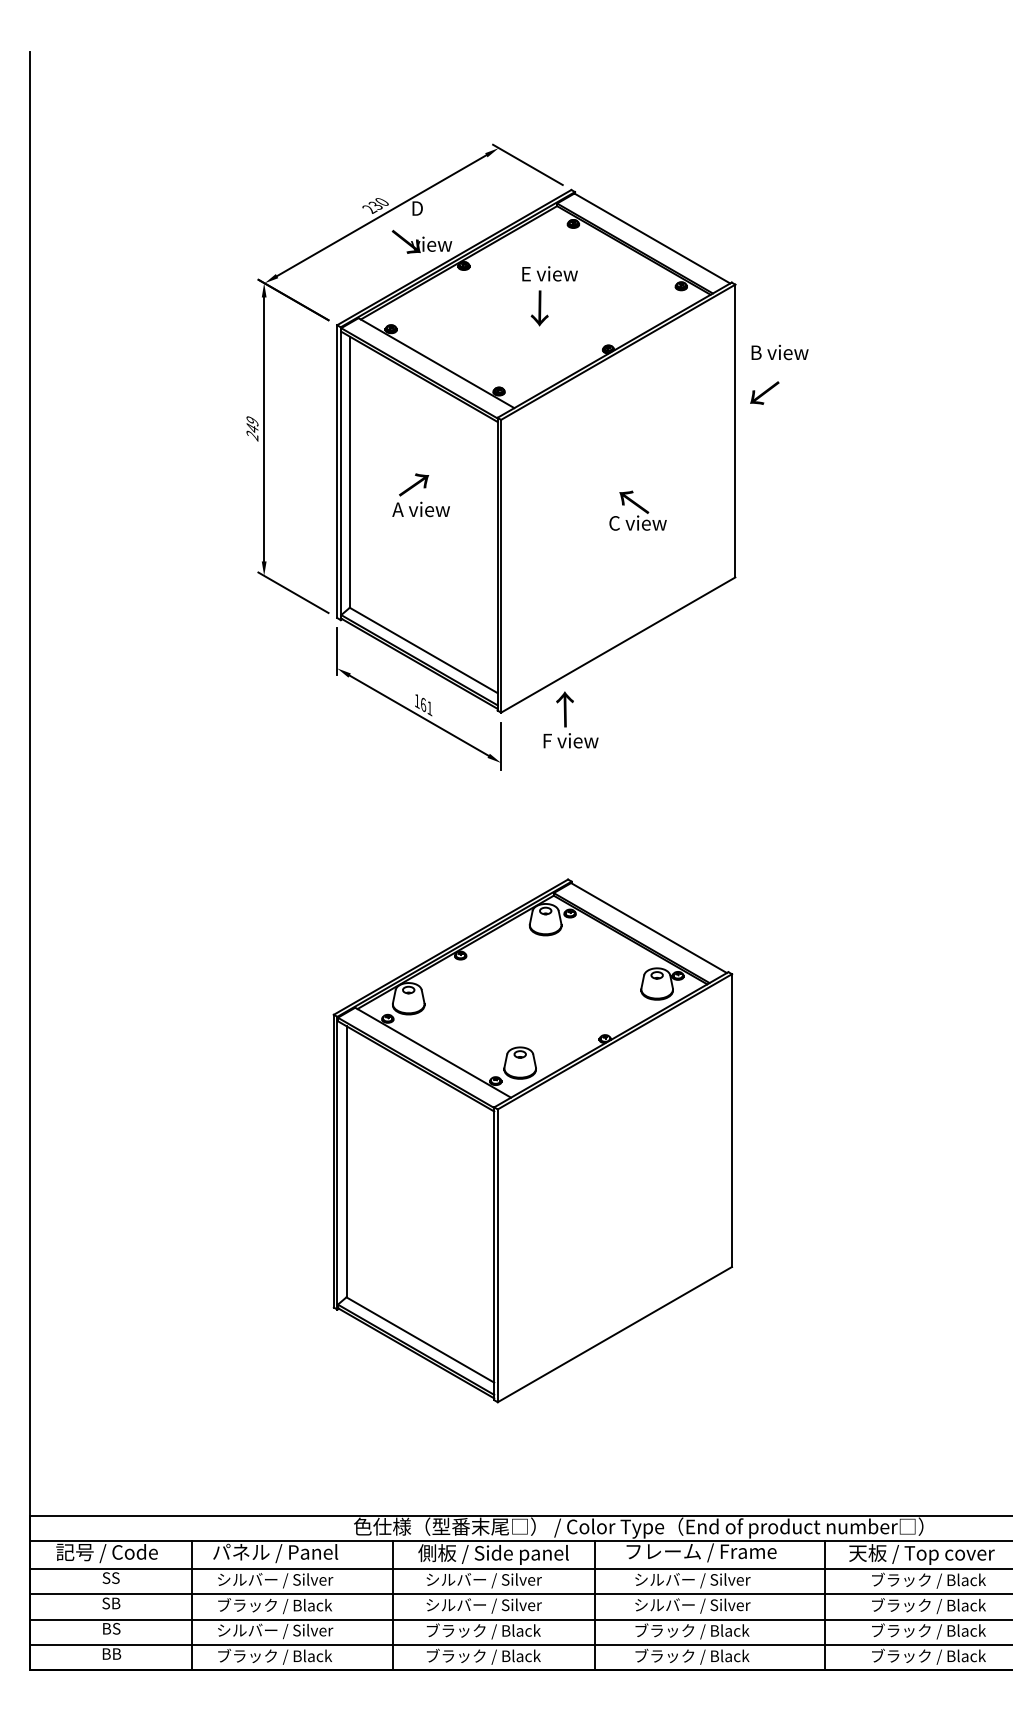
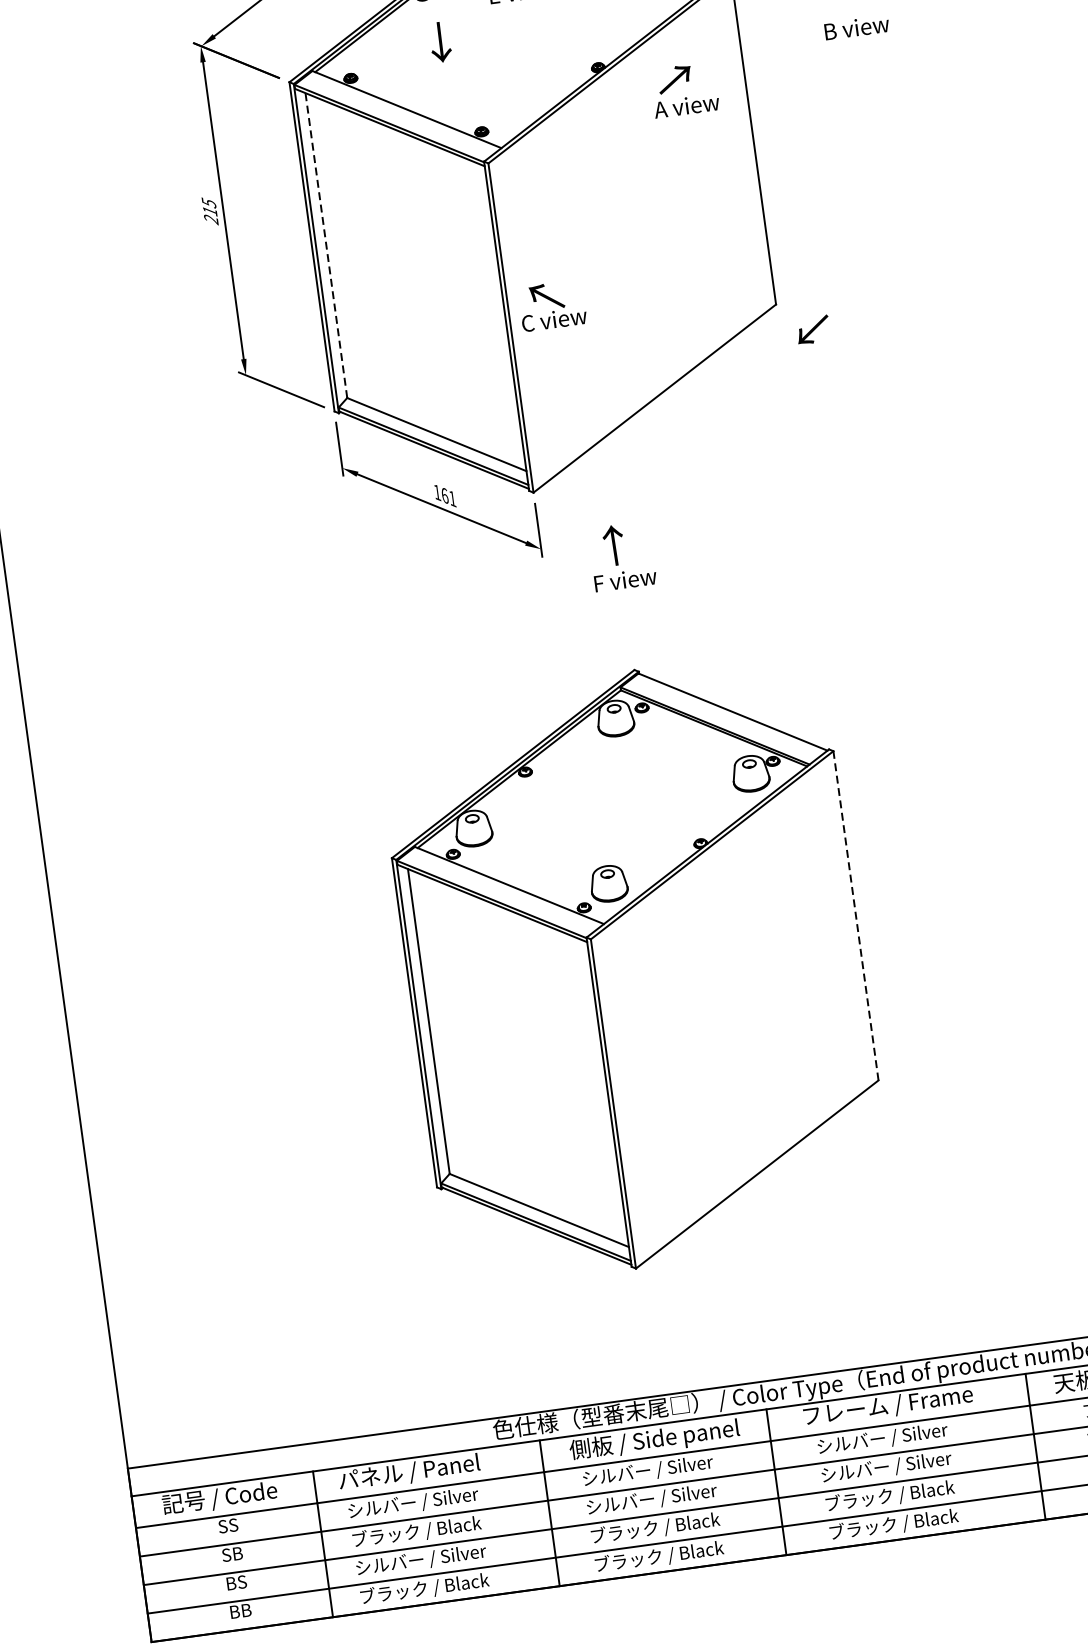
text: (539, 308) -> (440, 42), moved
text: (779, 352) -> (856, 27), moved
text: (764, 392) -> (812, 329), moved
text: (252, 424) -> (209, 206), 249 -> 215
line: (349, 472) -> (326, 245), solid -> dashed
text: (420, 495) -> (683, 90), moved
text: (637, 510) -> (551, 305), moved
text: (570, 719) -> (621, 556), moved
line: (732, 1120) -> (856, 915), solid -> dashed

